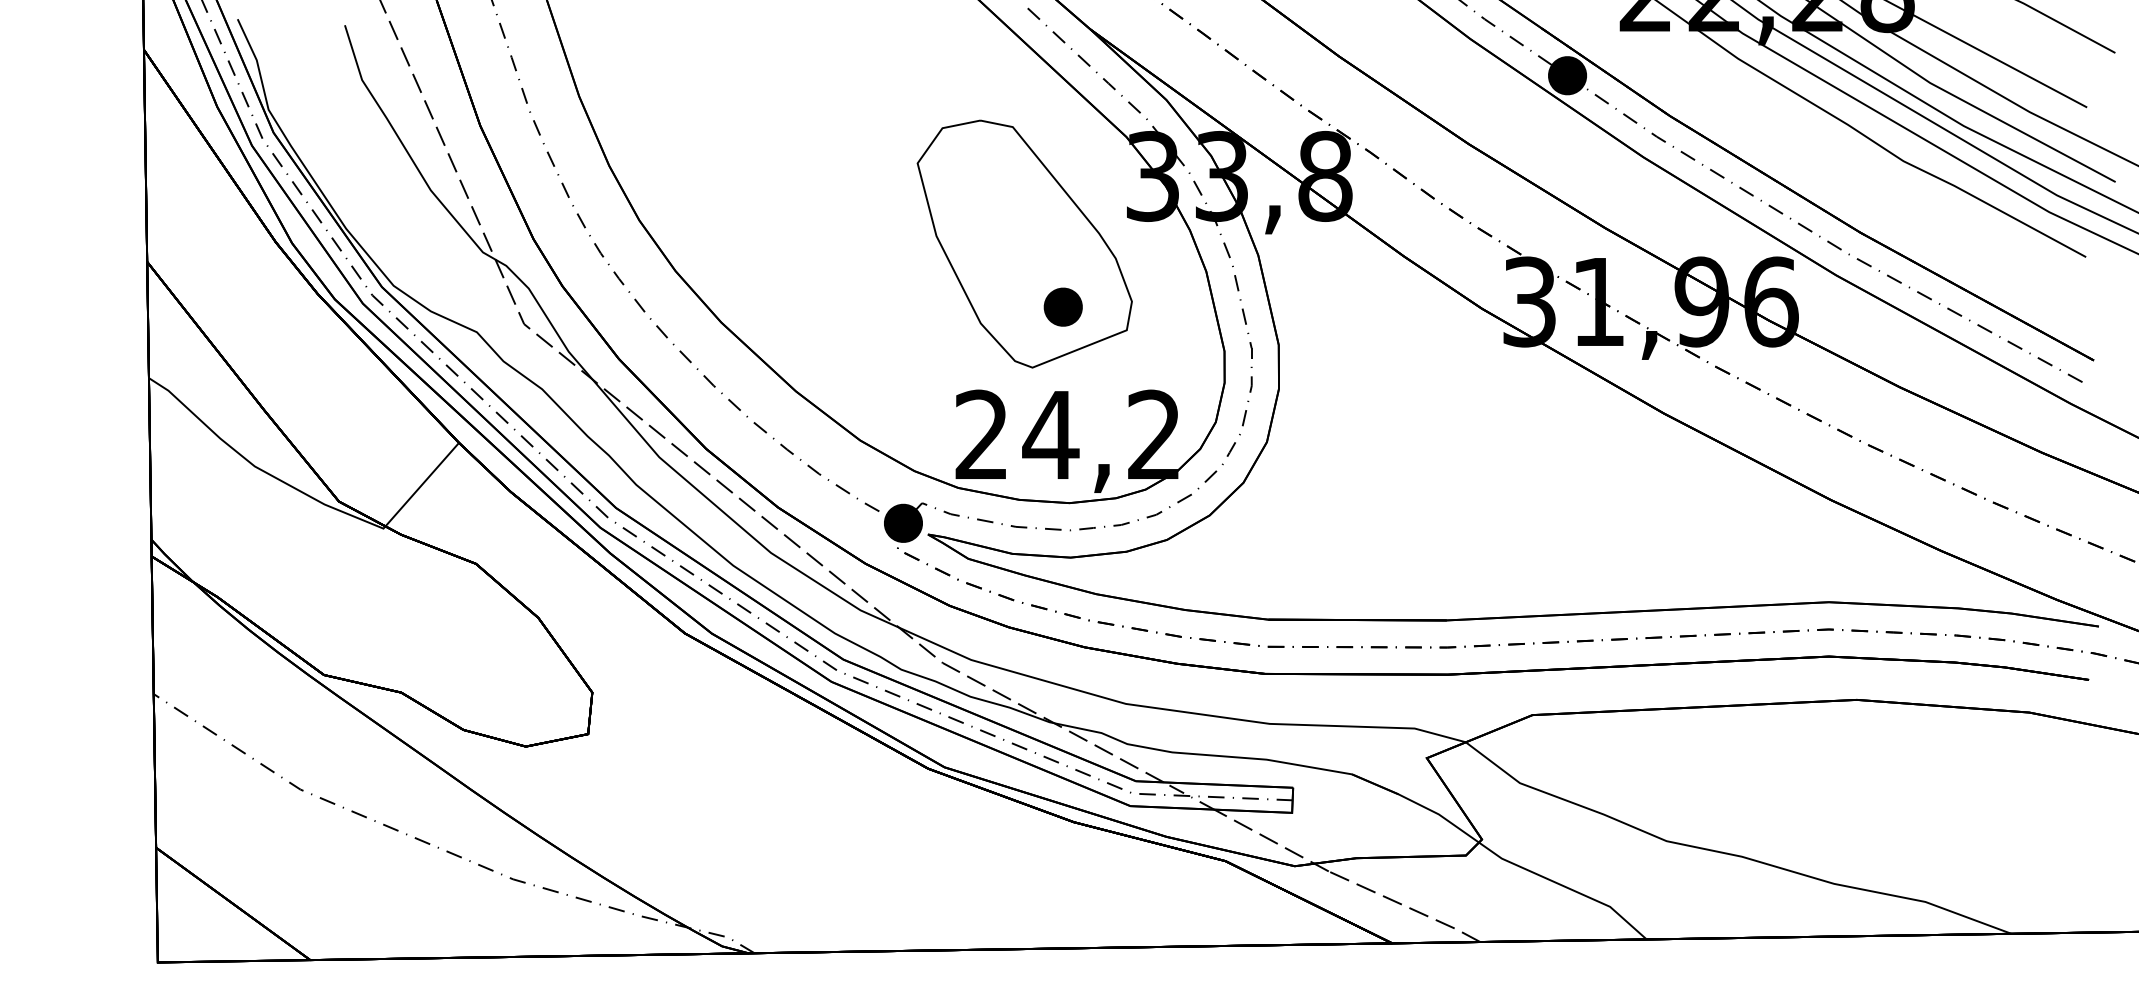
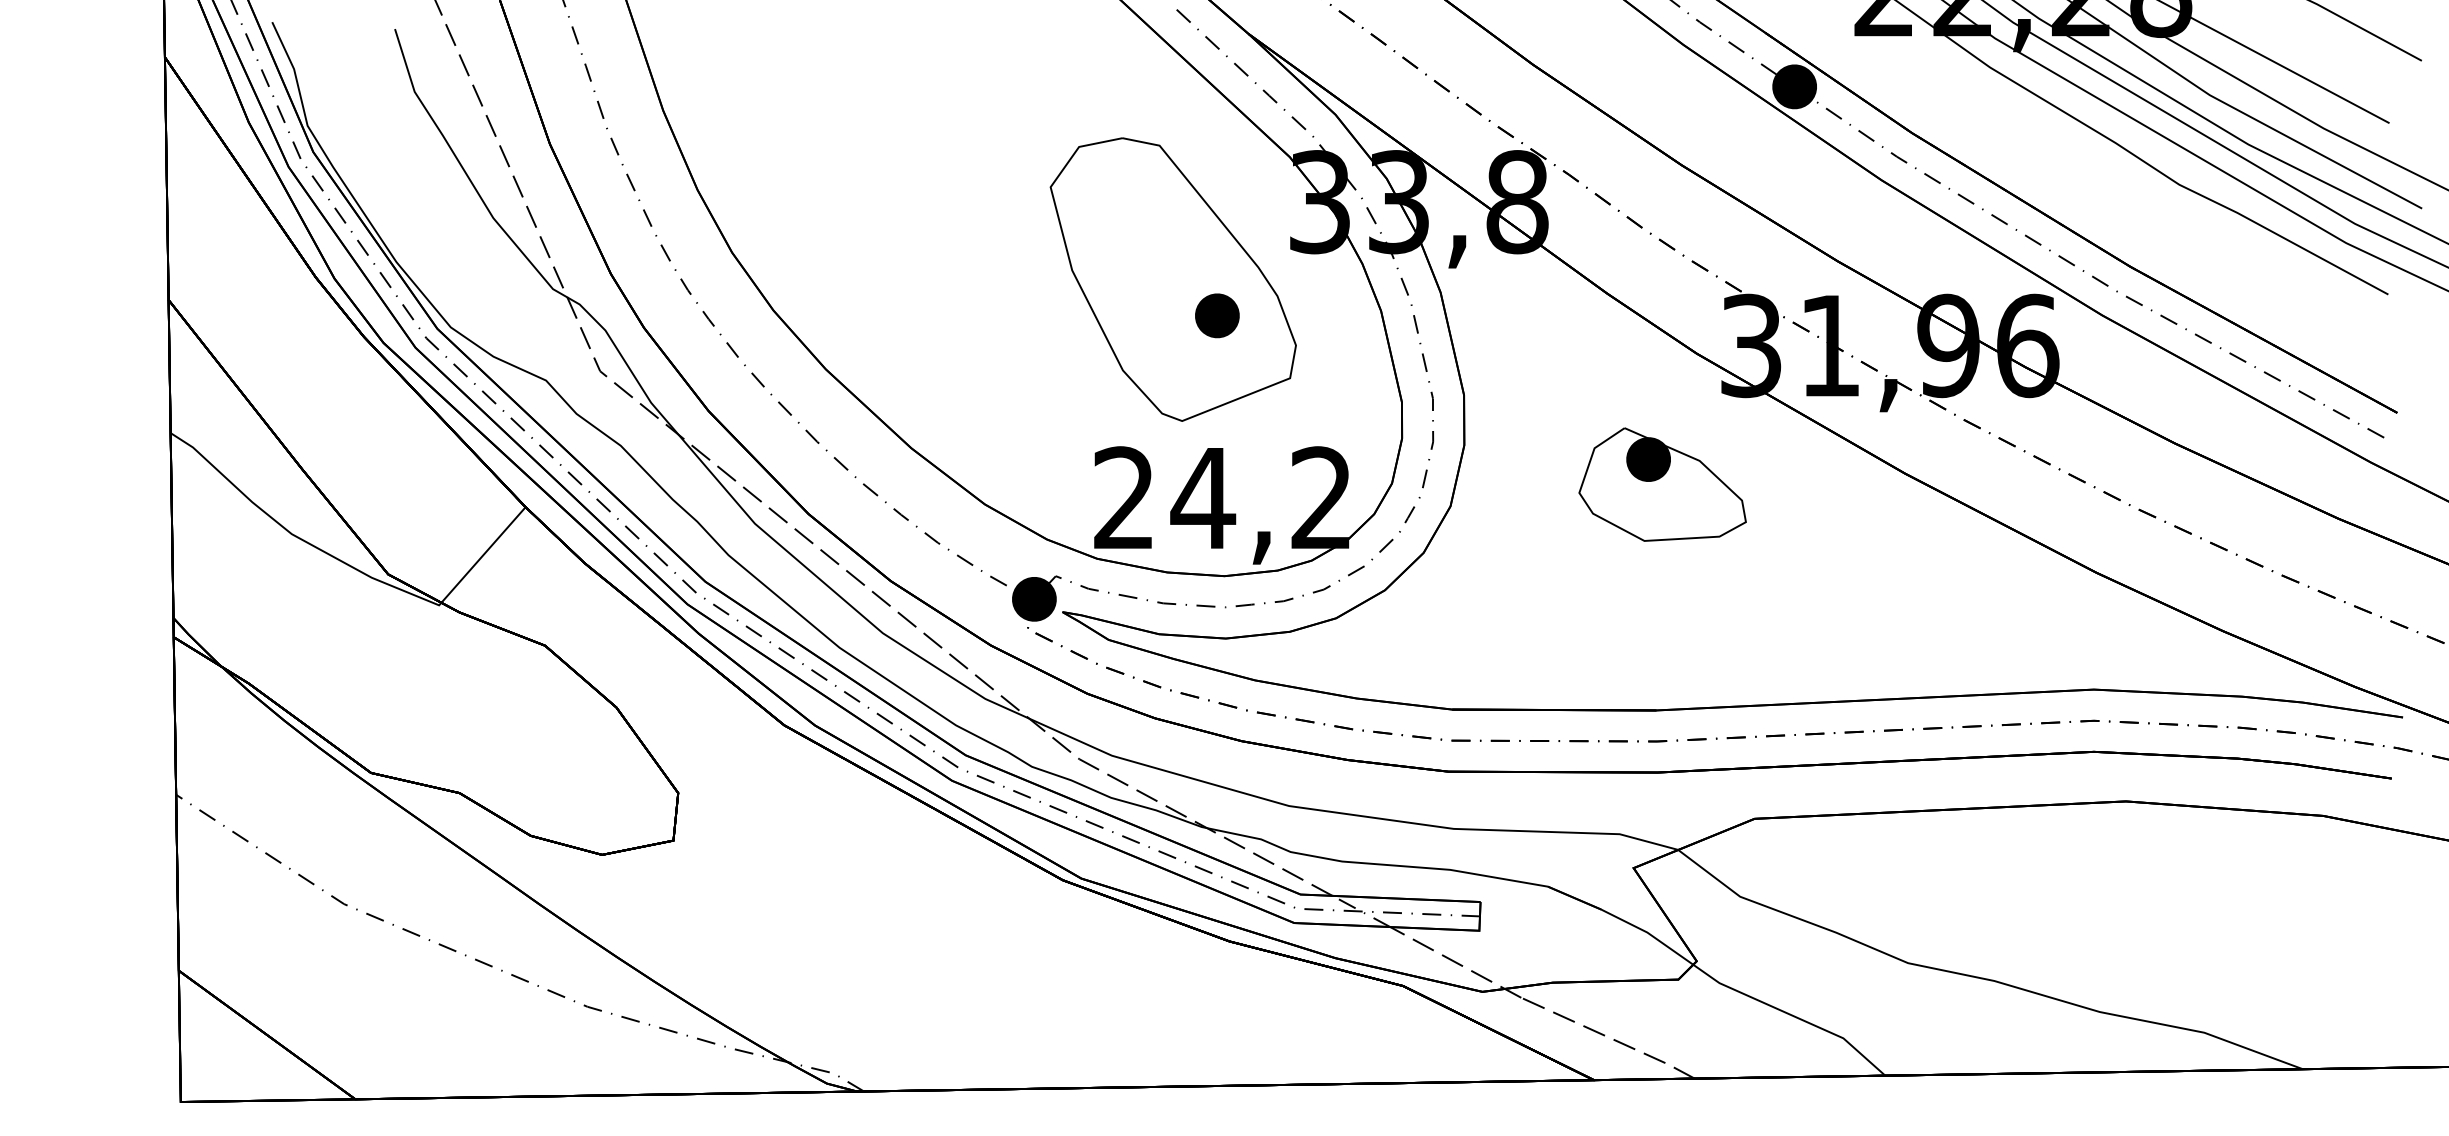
part: (1063, 306) -> (1217, 315), moved
part: (1452, 423) -> (1662, 484), added

